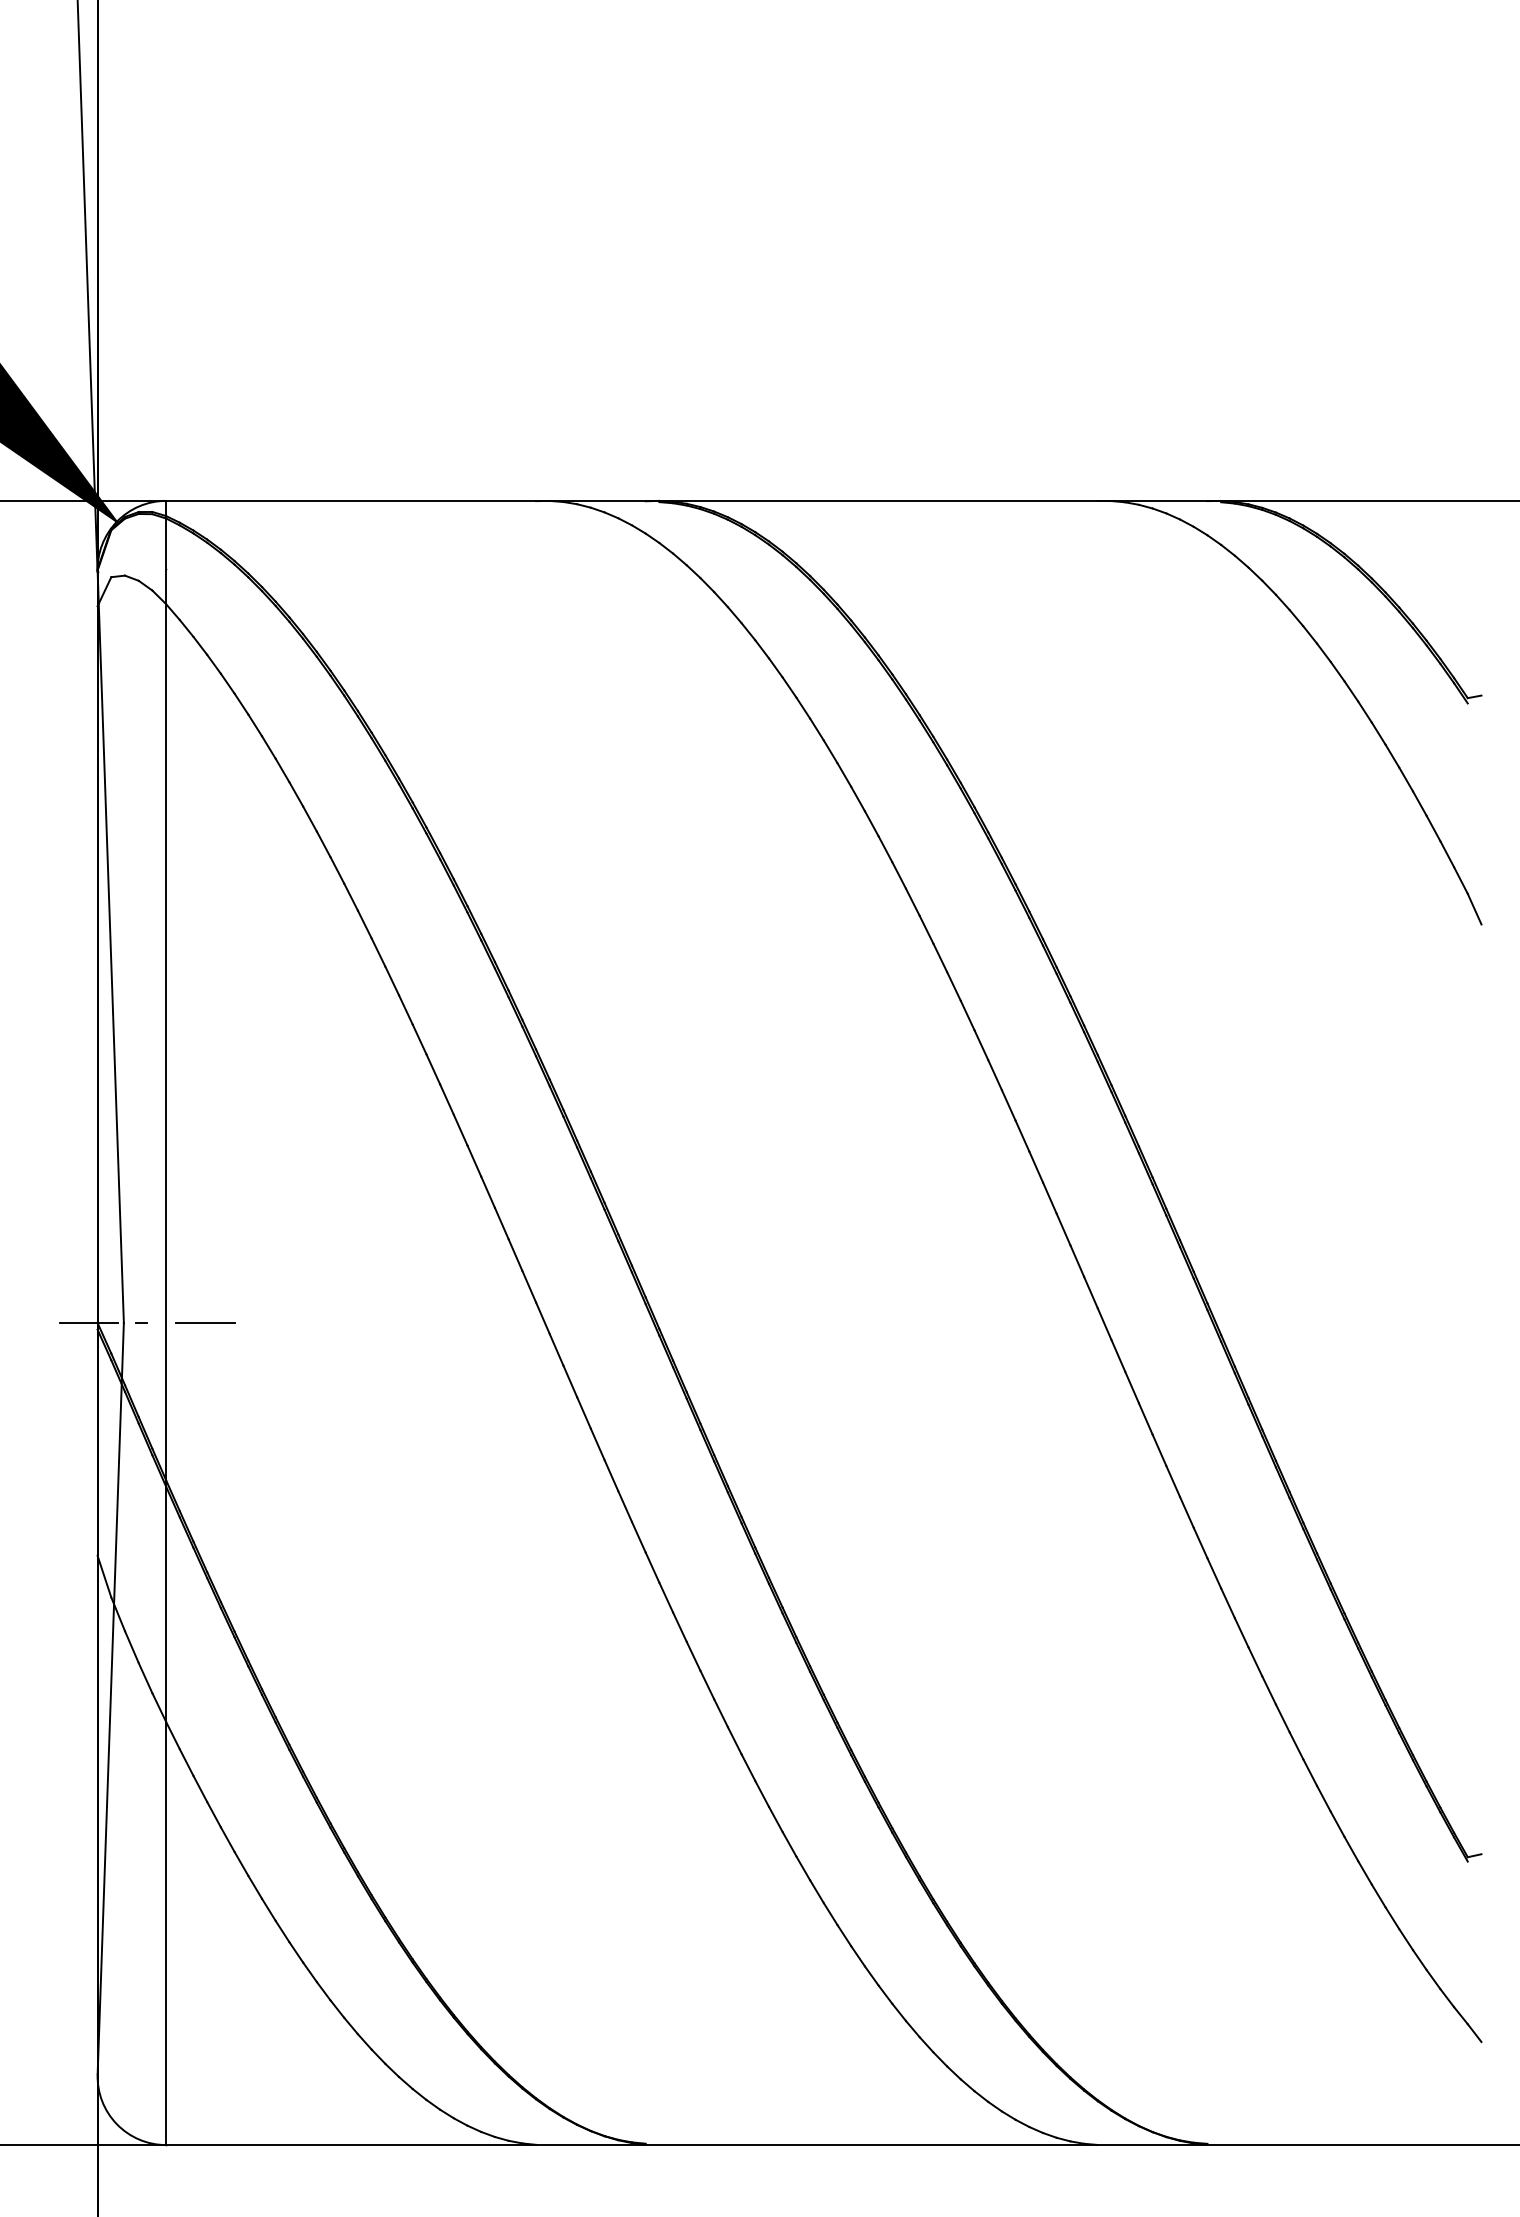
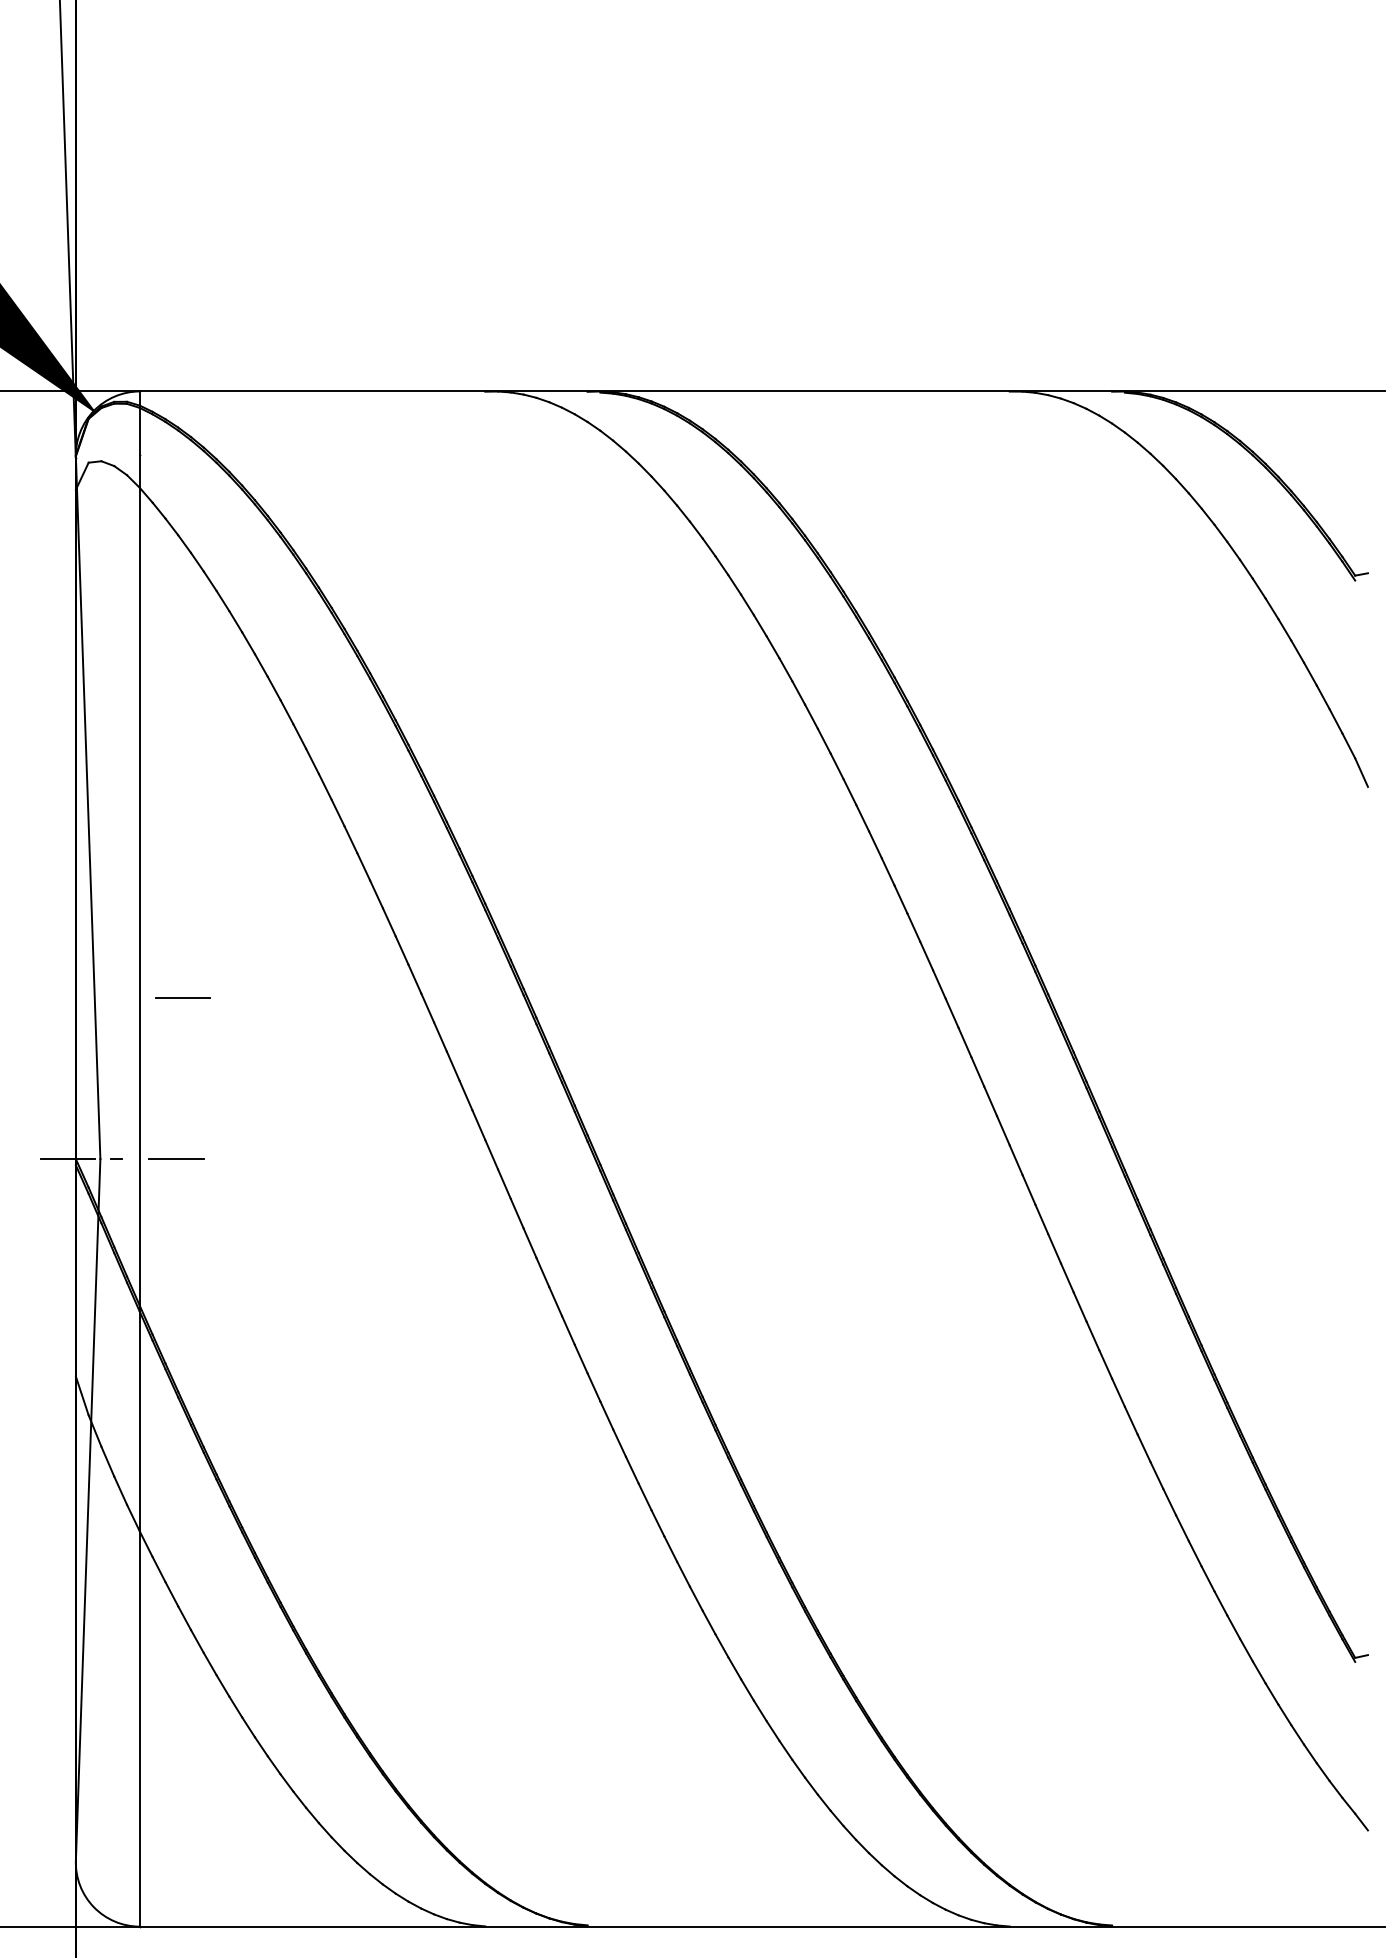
line: (212, 1150) -> (183, 998), added

